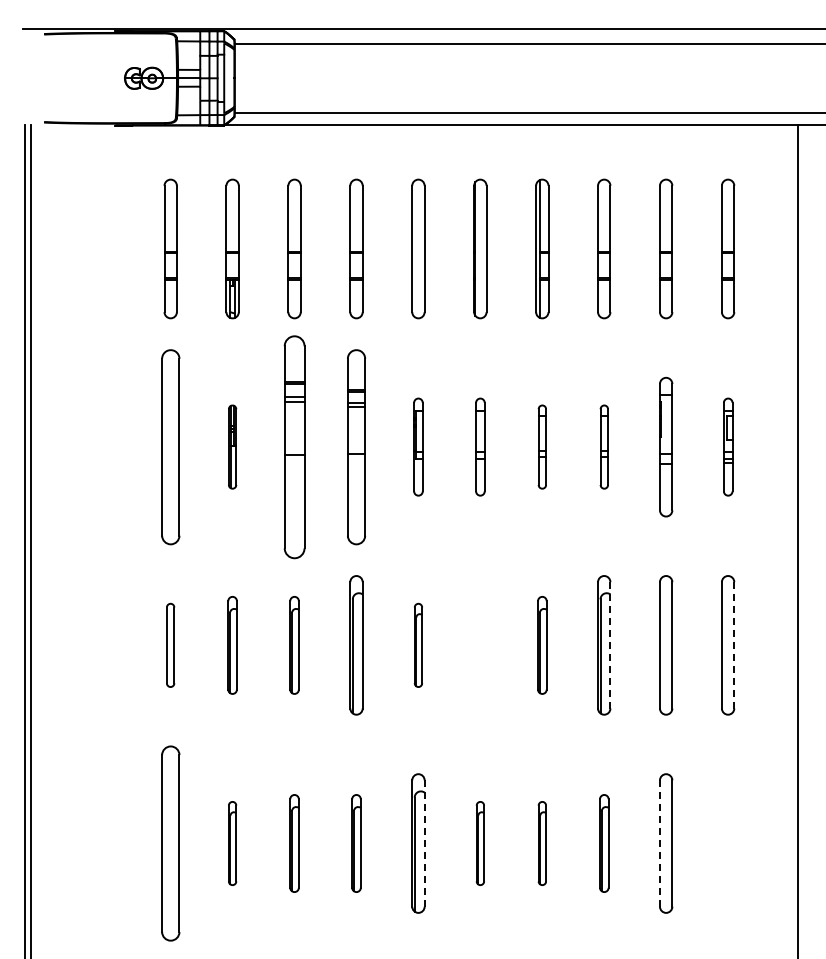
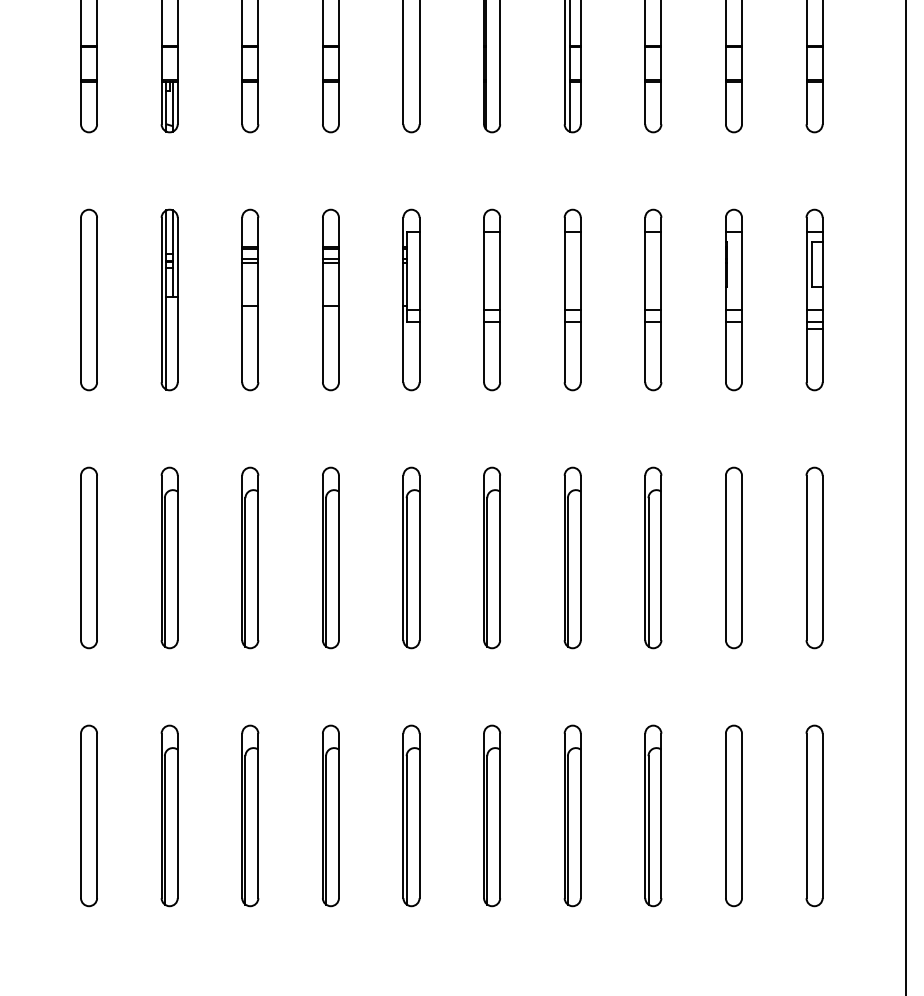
part: (170, 446) -> (88, 299), size x0.71
part: (232, 446) -> (169, 299), size x1.67
part: (294, 446) -> (250, 299), size x0.62
part: (356, 446) -> (330, 299), size x0.71
part: (418, 446) -> (411, 299), size x1.43
part: (480, 446) -> (492, 299), size x1.43
part: (542, 446) -> (572, 299), size x1.67
part: (604, 446) -> (653, 299), size x1.67
part: (728, 446) -> (815, 299), size x1.43
line: (610, 644) -> (661, 556), dashed -> solid
line: (734, 644) -> (822, 556), dashed -> solid
part: (170, 645) -> (88, 558), size x1.67
part: (232, 645) -> (169, 558), size x1.43
part: (294, 645) -> (250, 558), size x1.43
part: (418, 645) -> (411, 558), size x1.67
part: (480, 645) -> (492, 558), added
part: (542, 645) -> (572, 558), size x1.43
part: (170, 843) -> (88, 815), size x0.71
part: (232, 843) -> (169, 815), size x1.67
part: (294, 843) -> (250, 815), size x1.43
part: (356, 843) -> (330, 815), size x1.43
line: (424, 843) -> (419, 815), dashed -> solid
part: (480, 843) -> (492, 815), size x1.67
part: (542, 843) -> (572, 815), size x1.67
part: (604, 843) -> (653, 815), size x1.43
part: (728, 843) -> (815, 815), added
line: (659, 844) -> (725, 817), dashed -> solid

